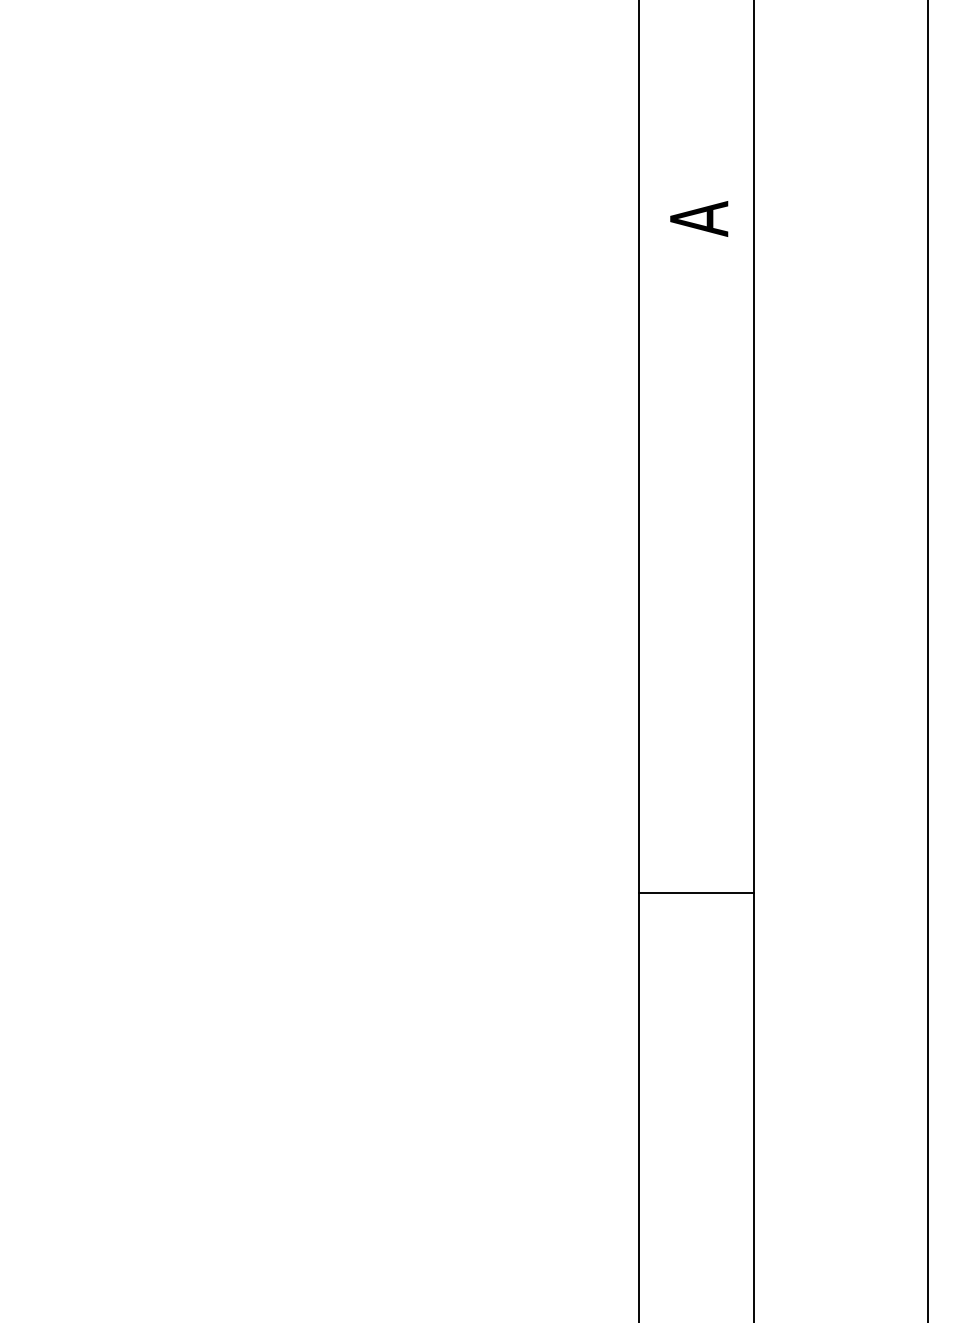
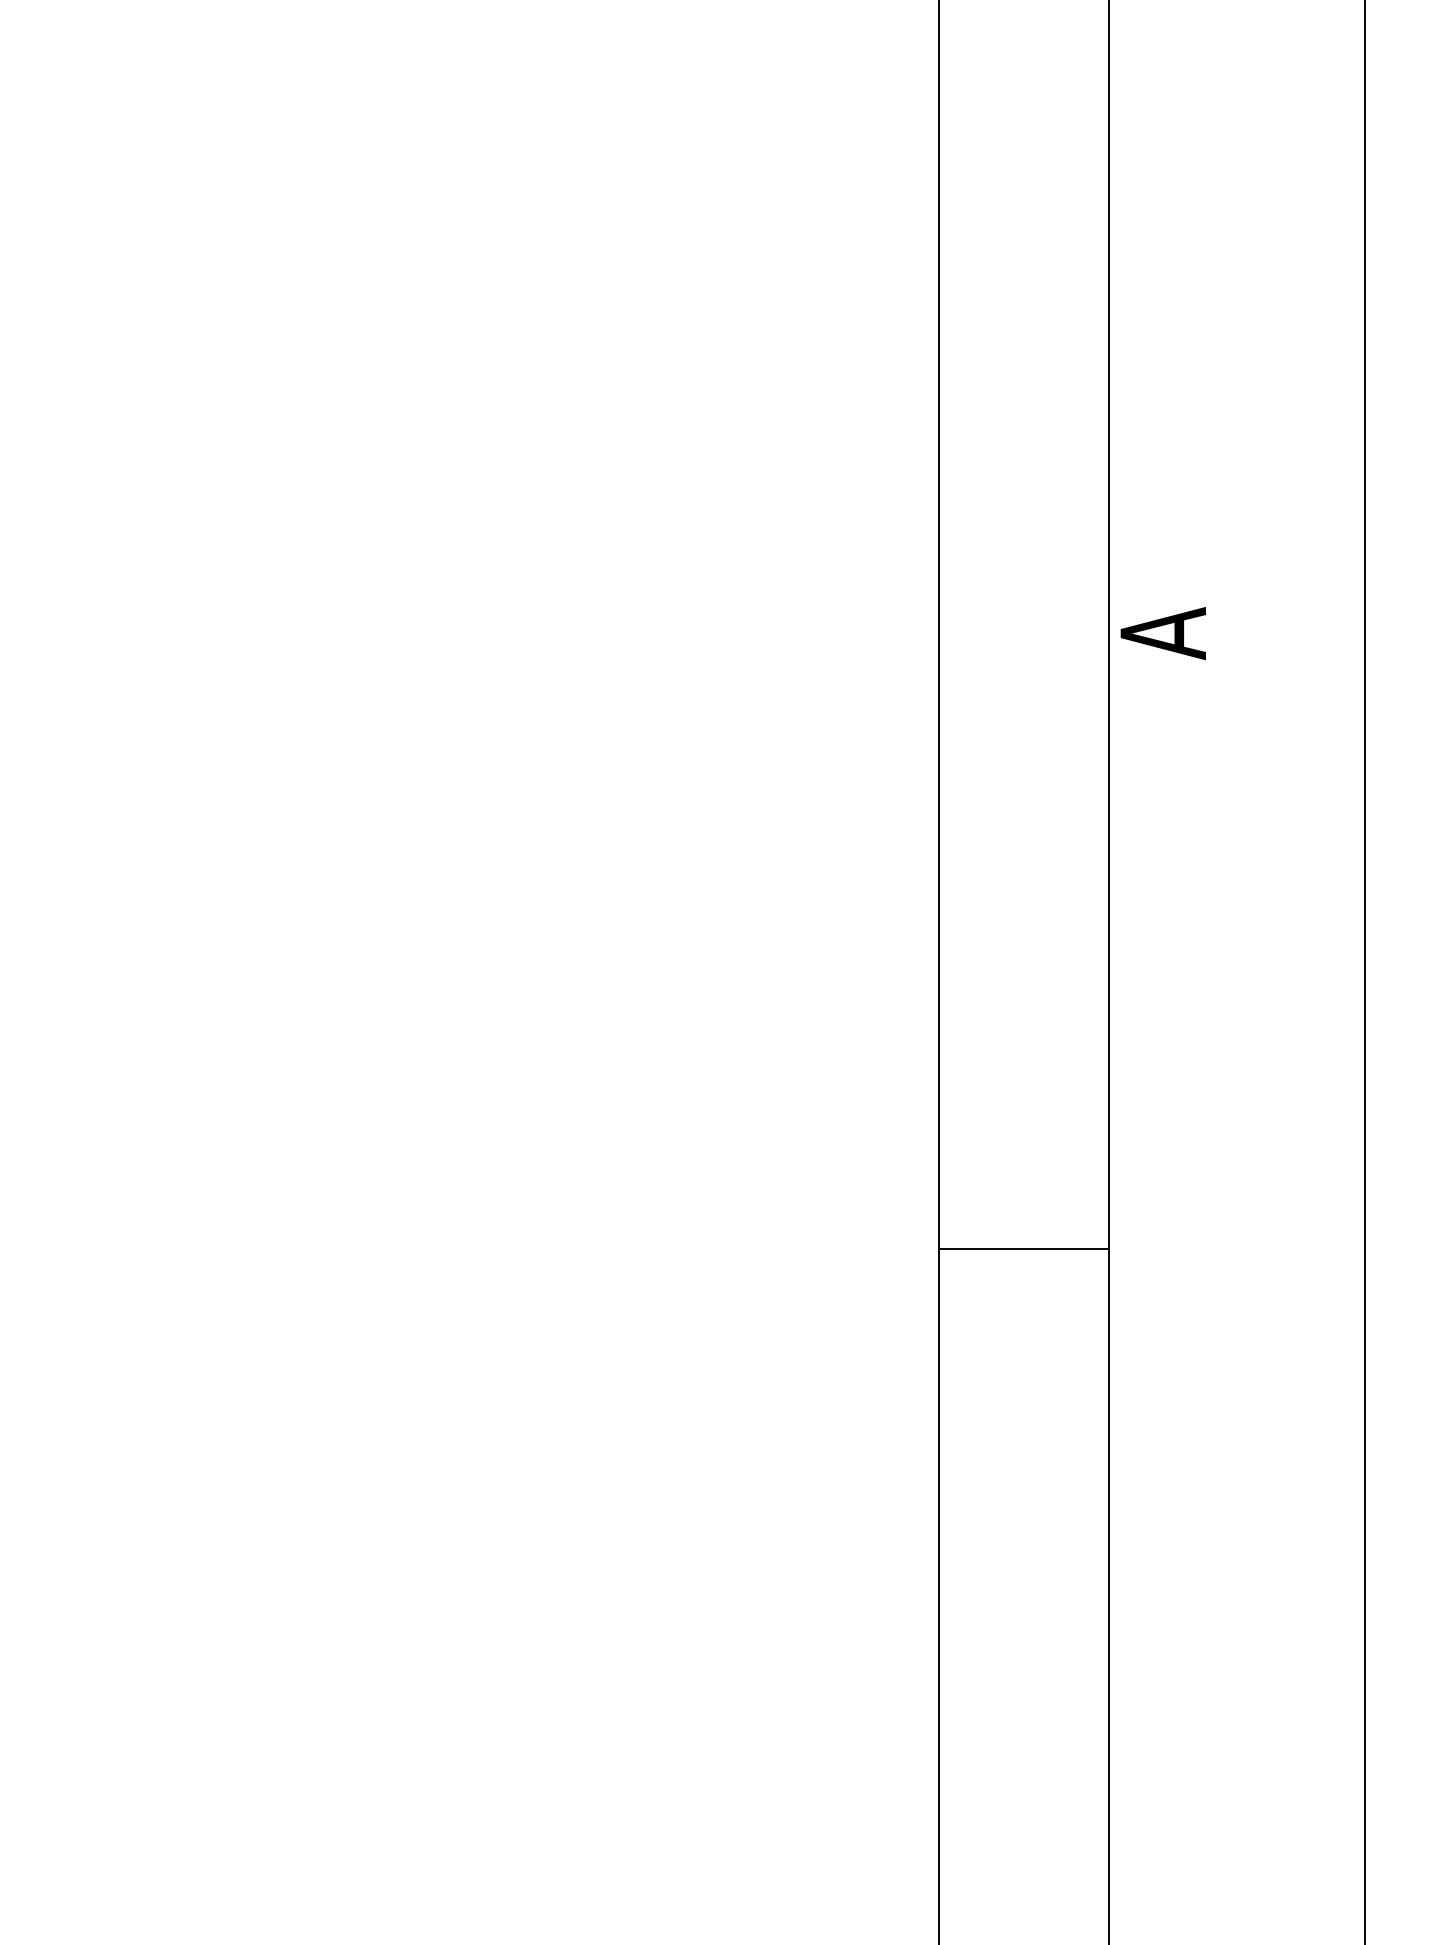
text: (699, 218) -> (1163, 632), moved
line: (696, 892) -> (1024, 1248), moved

